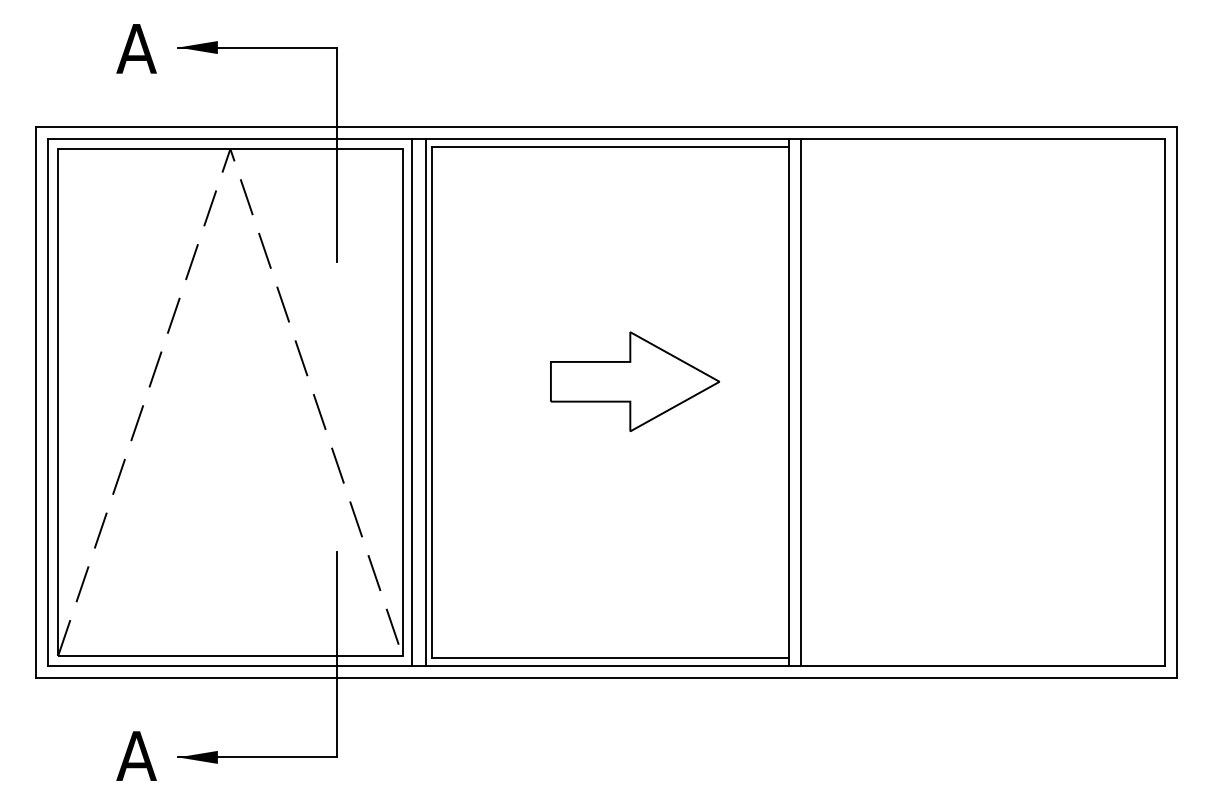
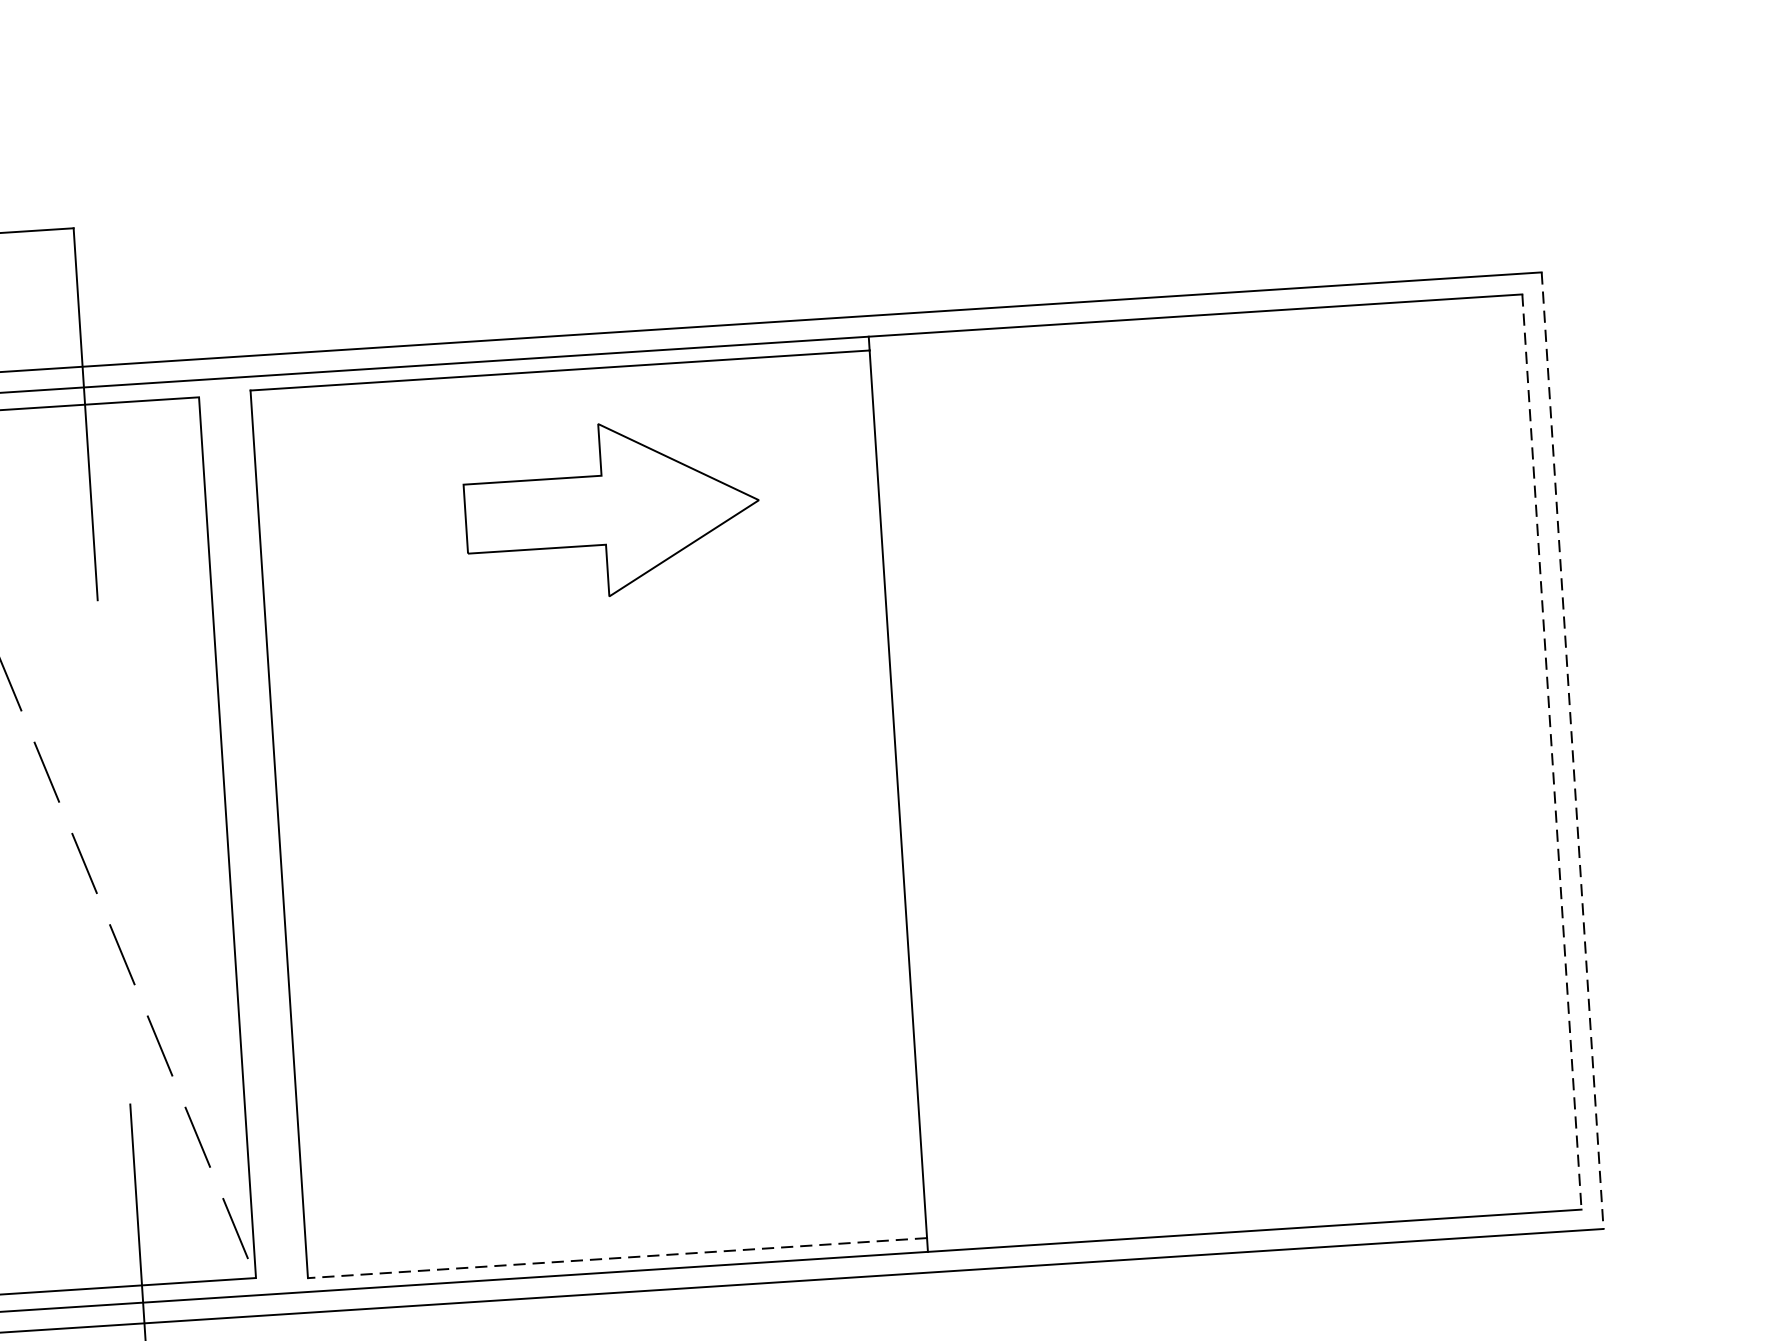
part: (634, 381) -> (611, 509), moved
line: (412, 402) -> (244, 836), removed
line: (426, 402) -> (269, 835), removed
line: (800, 402) -> (919, 792), removed
line: (1164, 402) -> (1551, 752), solid -> dashed
line: (1176, 402) -> (1572, 750), solid -> dashed
line: (609, 657) -> (615, 1257), solid -> dashed

